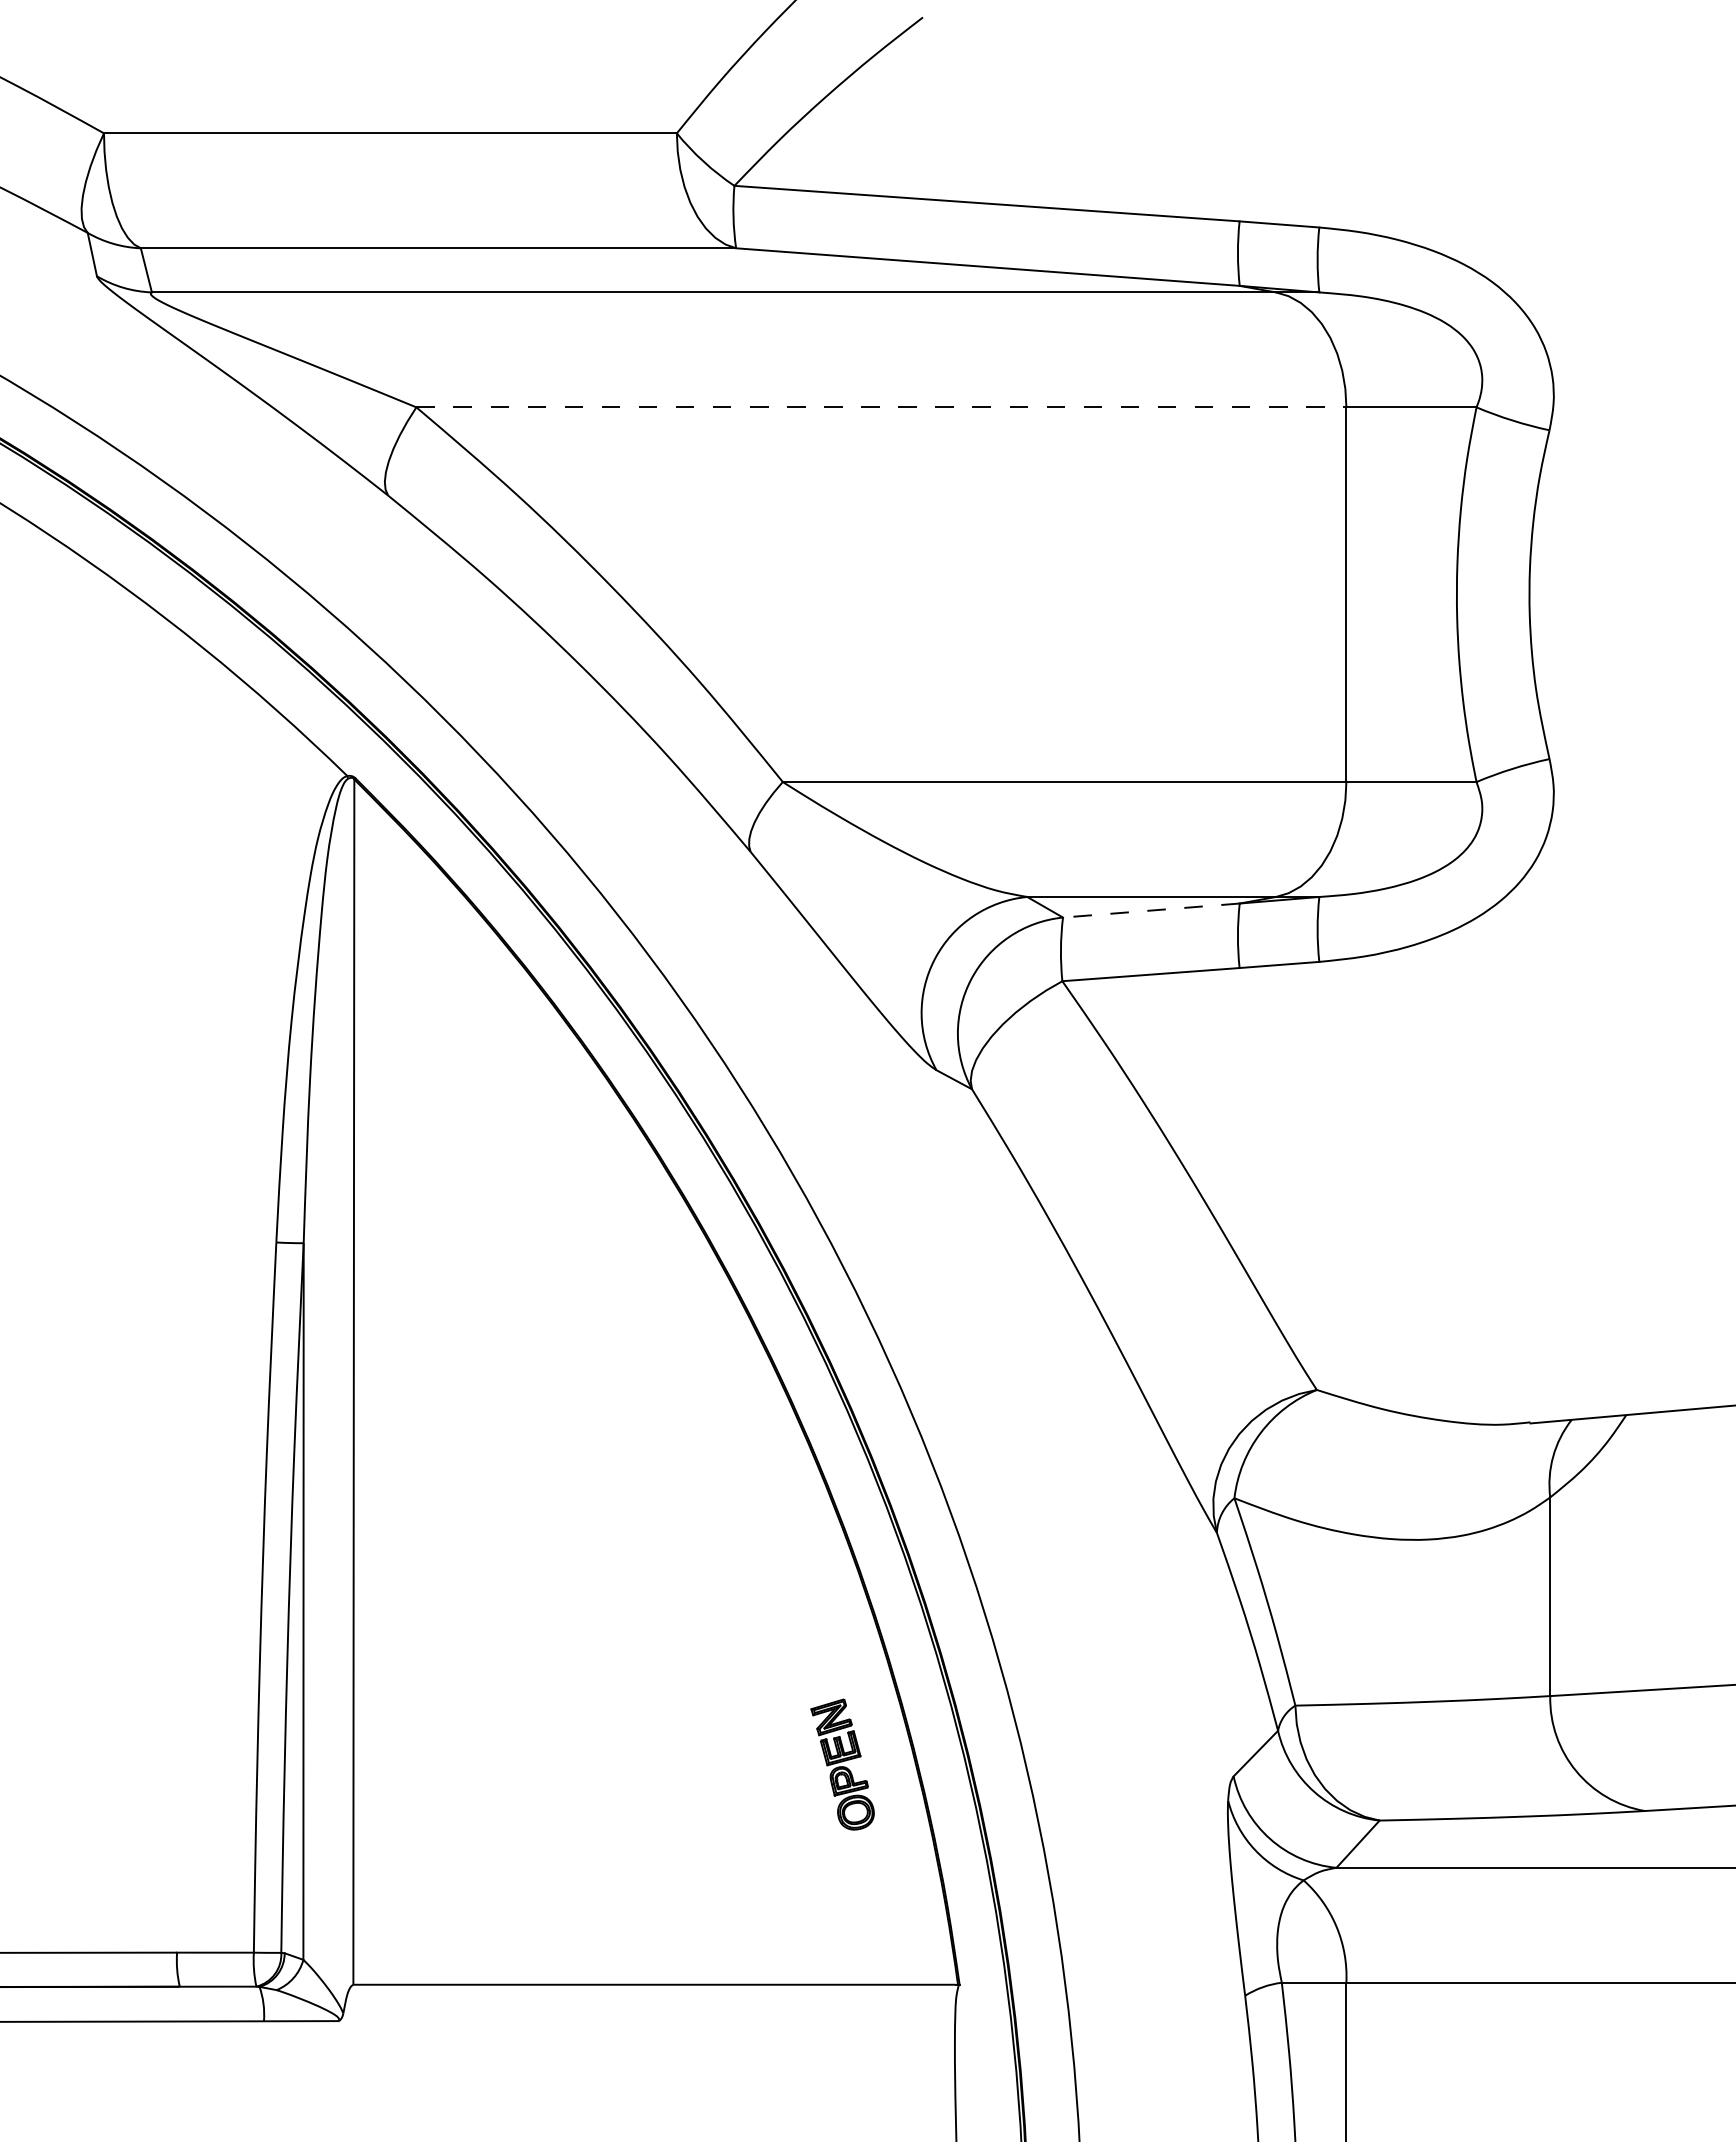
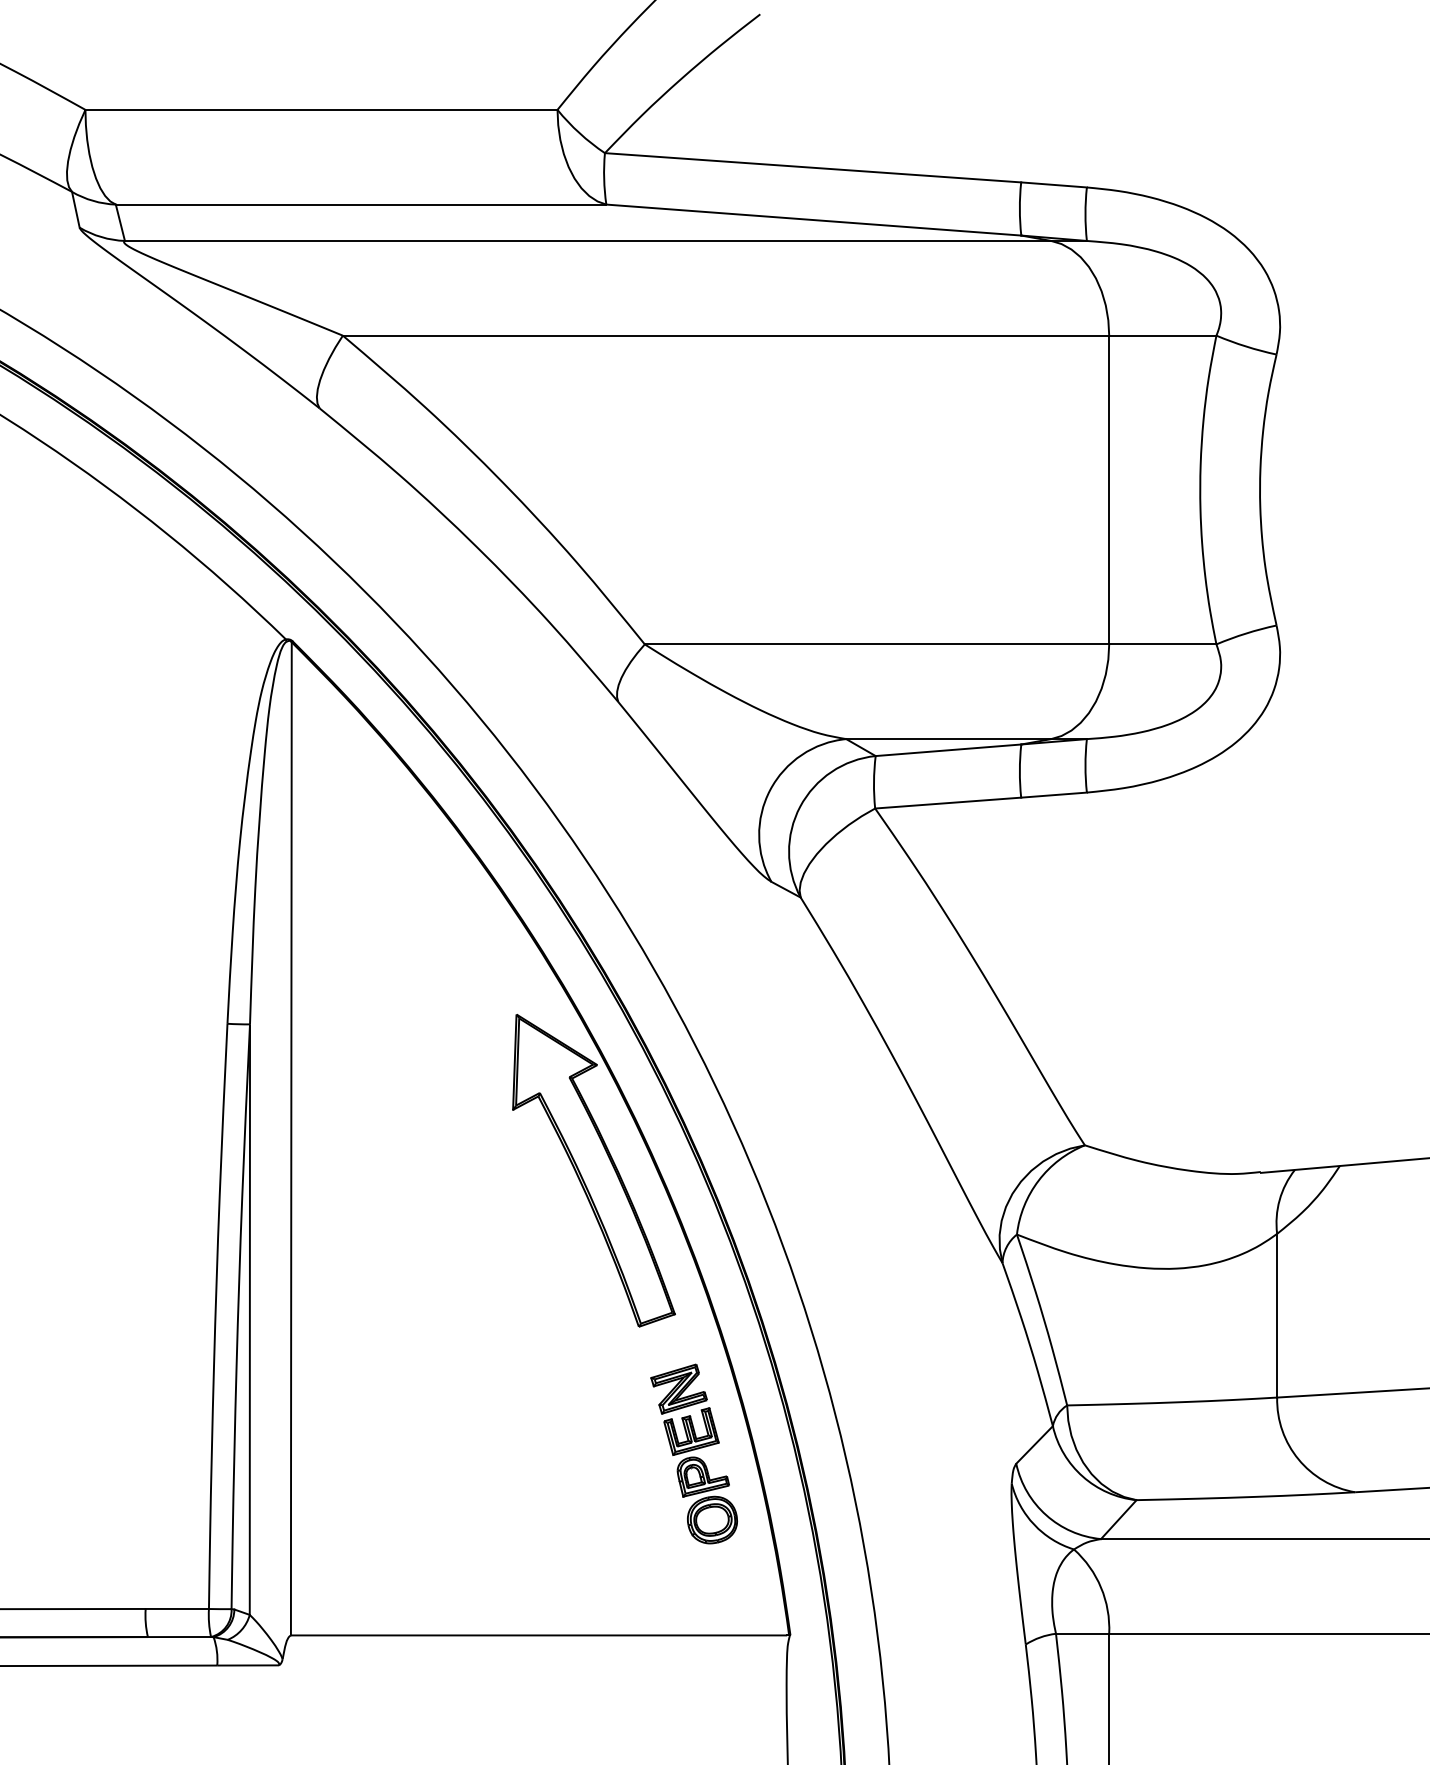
line: (881, 407) -> (726, 335), dashed -> solid
line: (1151, 910) -> (948, 750), dashed -> solid
part: (721, 1420) -> (594, 1170), added
part: (842, 1764) -> (693, 1453), size x1.67

